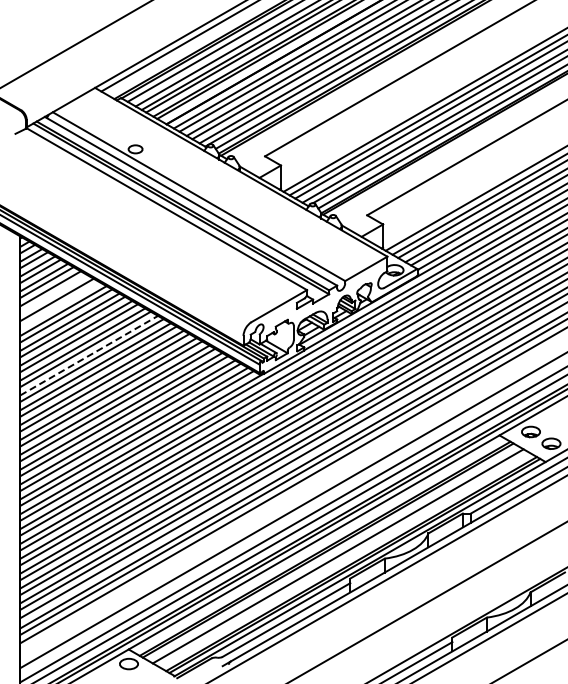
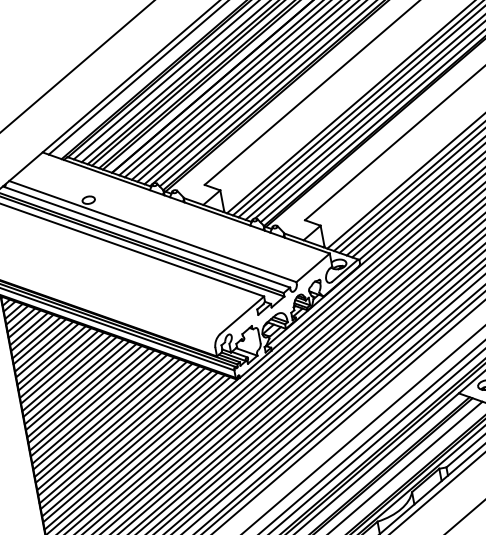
line: (53, 293) -> (39, 341), added
line: (59, 304) -> (47, 350), added
line: (89, 355) -> (82, 390), dashed -> solid

